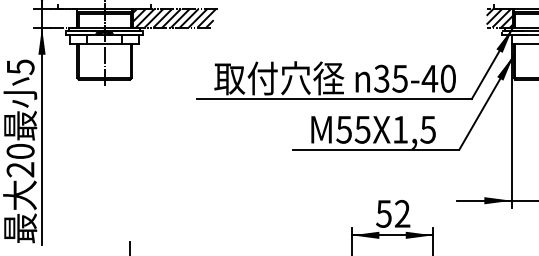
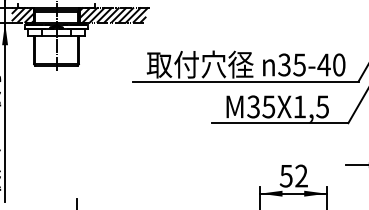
hatch: (63, 17) -> (22, 14), added
text: (343, 129) -> (253, 106), M55X1,5 -> M35X1,5

